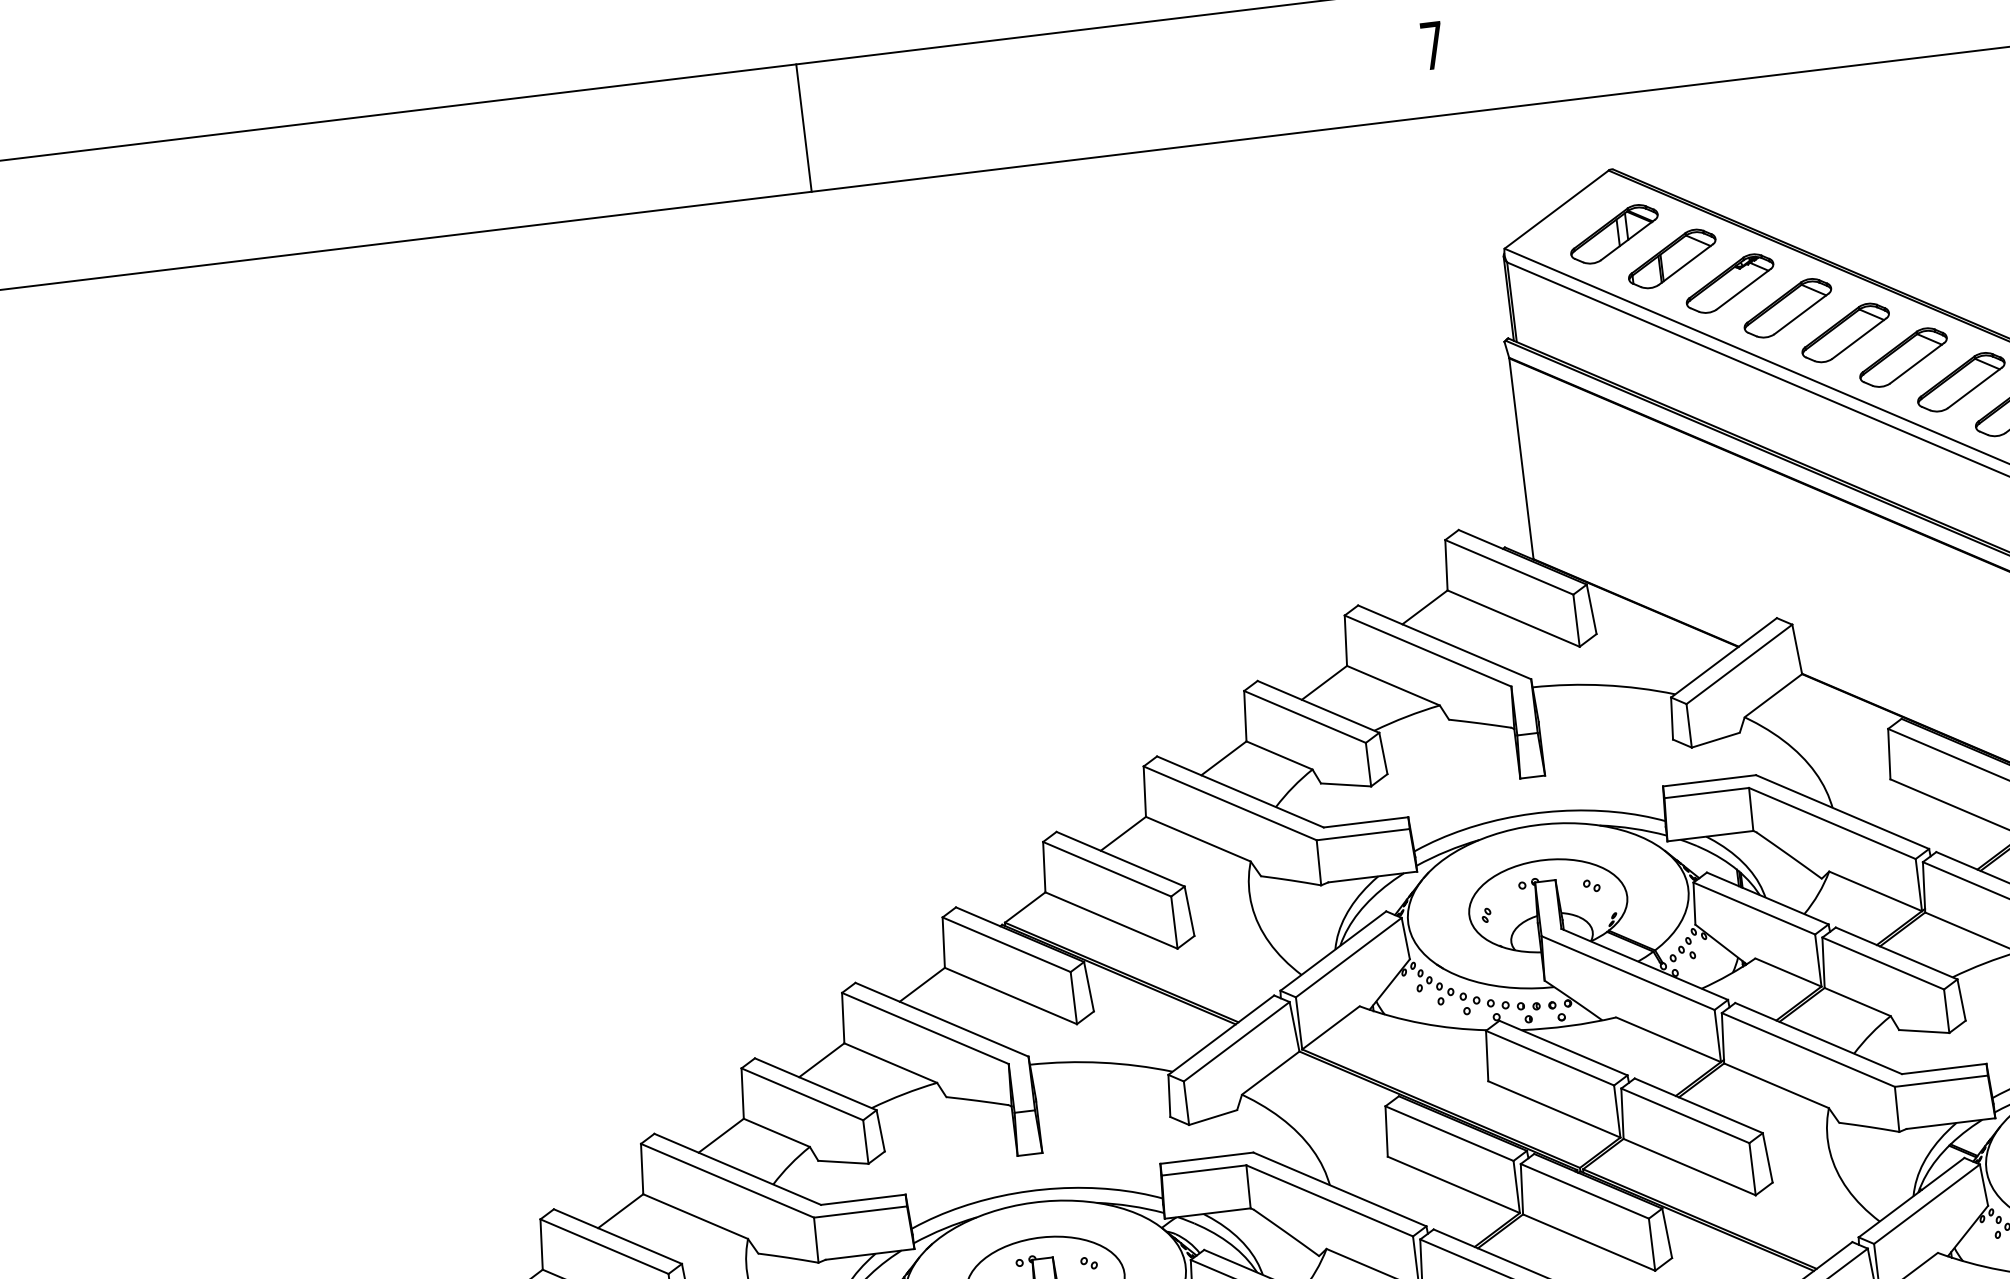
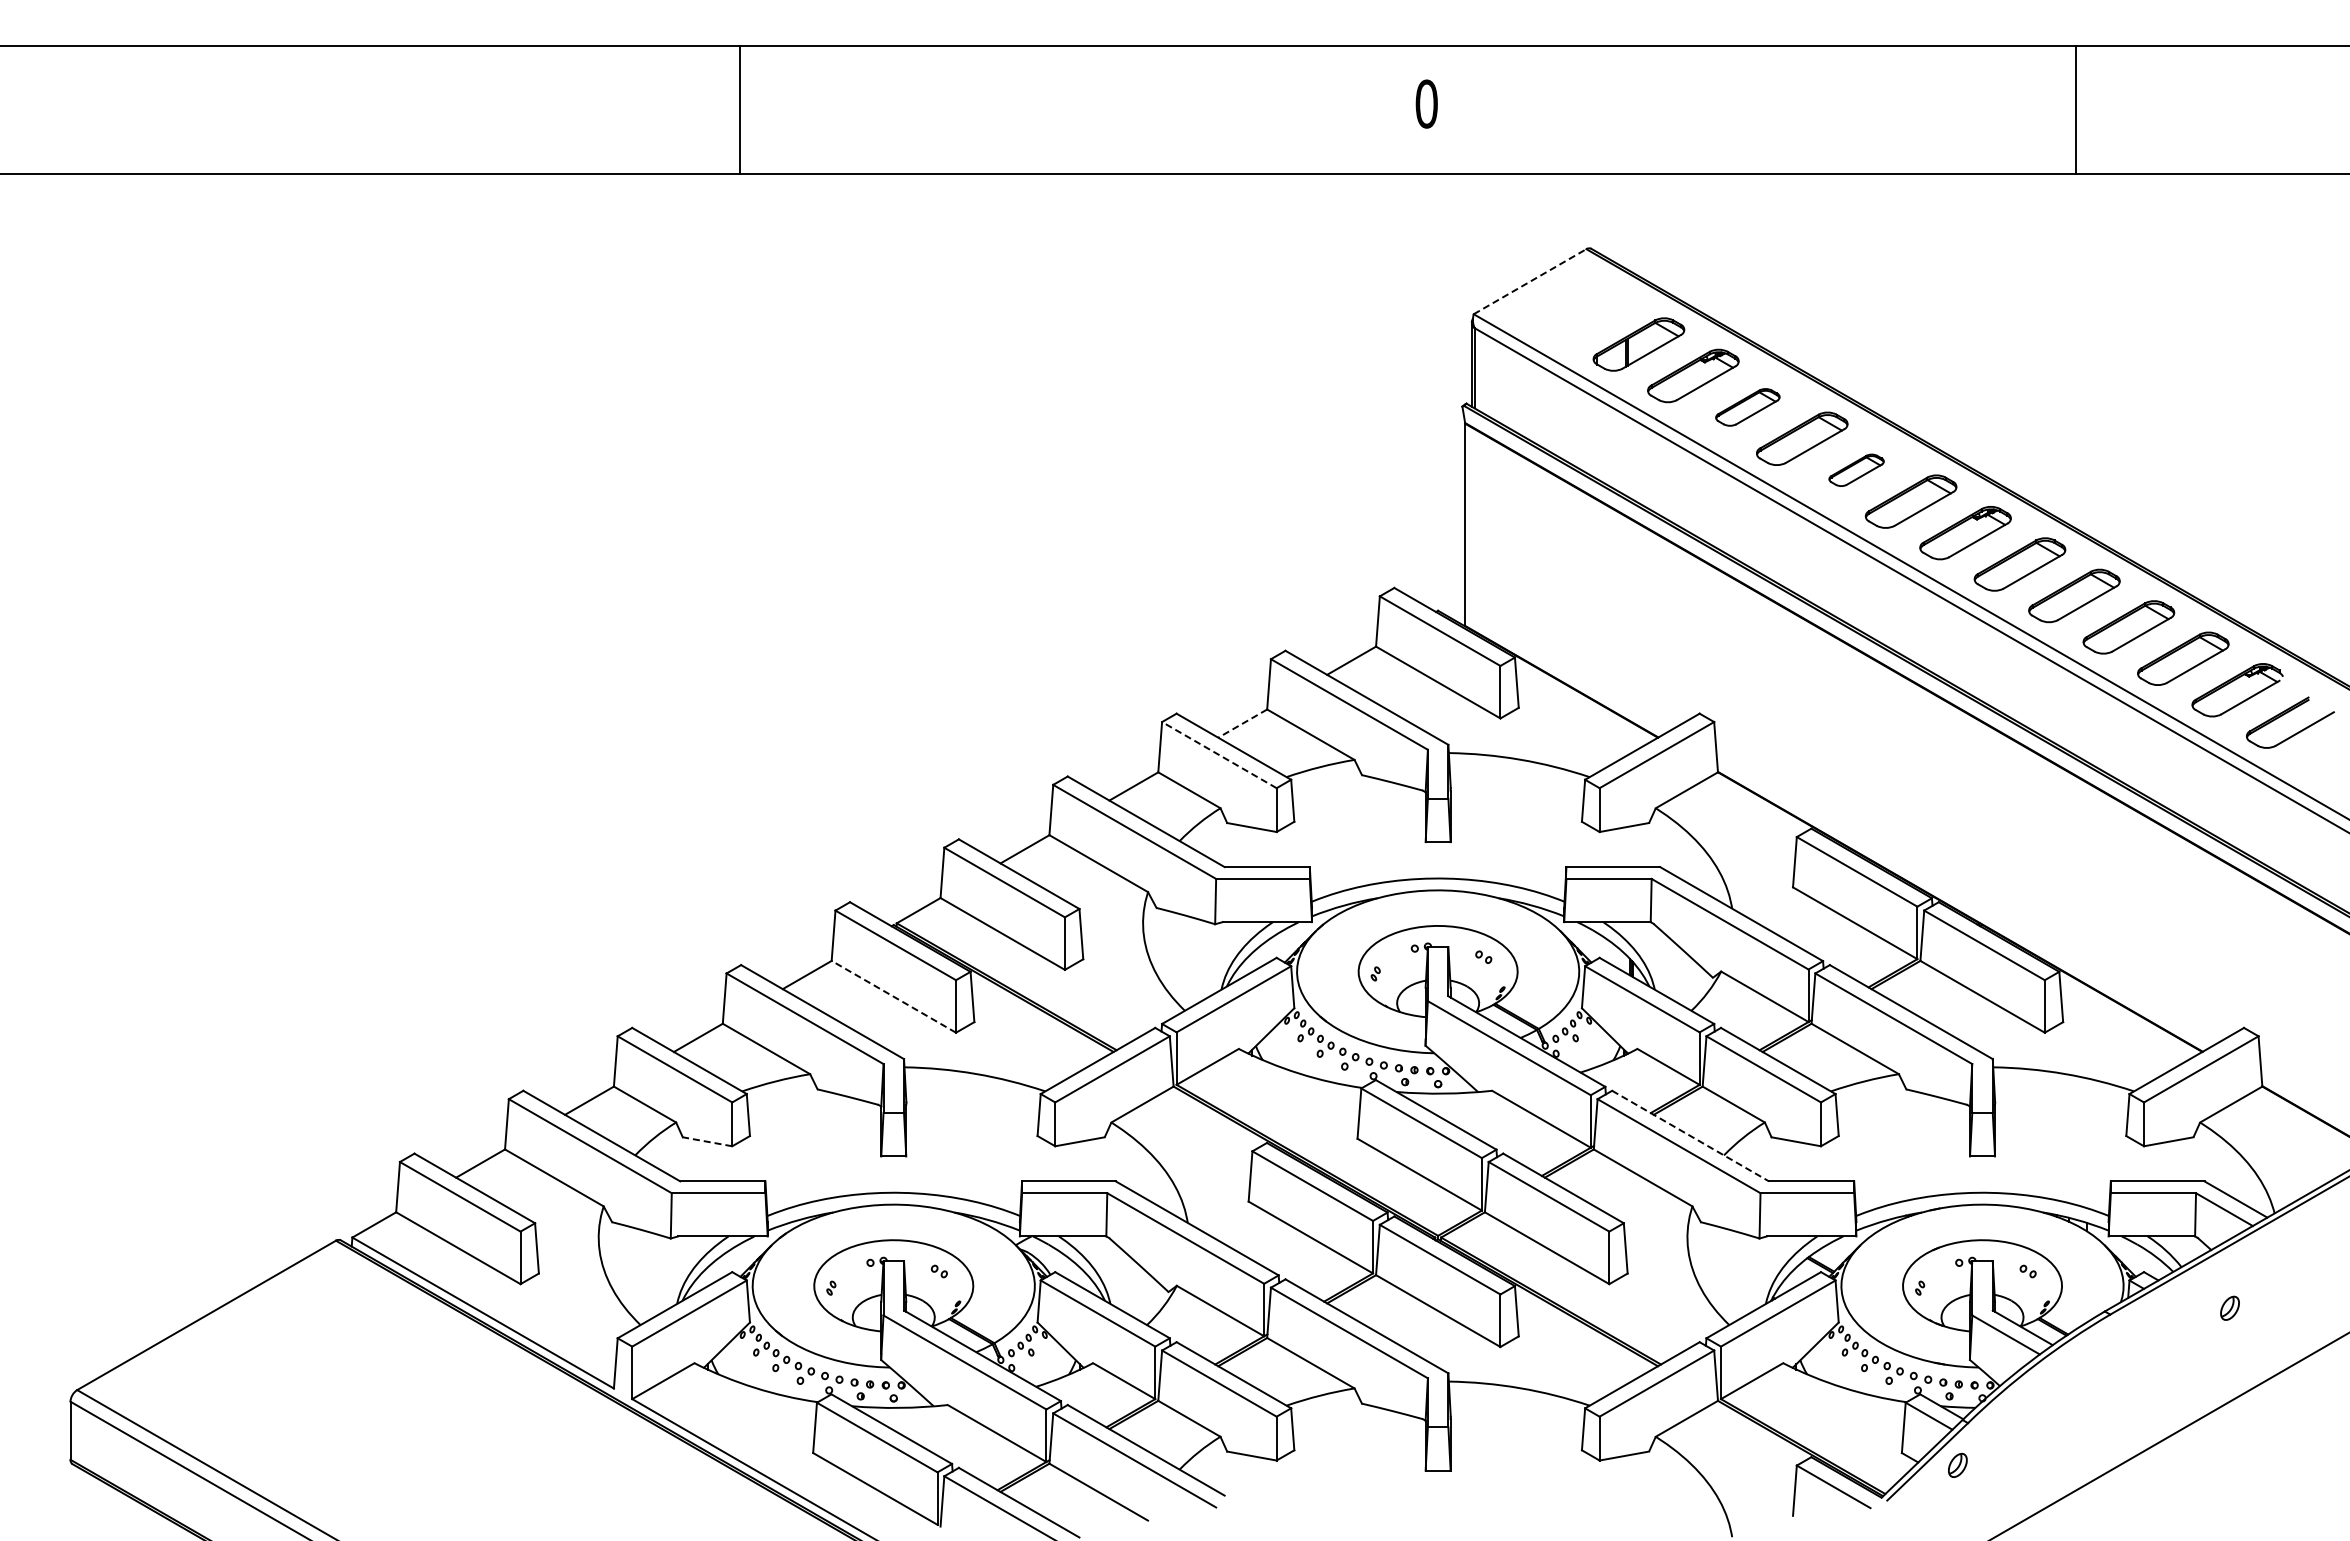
text: (1432, 45) -> (1426, 103), 7 -> 0
line: (803, 128) -> (739, 110), moved
line: (1557, 209) -> (1530, 281), solid -> dashed
part: (1614, 234) -> (1584, 313), removed
part: (1787, 308) -> (1747, 407), size x0.7
part: (1903, 357) -> (1856, 470), size x0.6
line: (1324, 682) -> (1242, 723), solid -> dashed
line: (1304, 716) -> (1218, 754), solid -> dashed
line: (1010, 995) -> (893, 996), solid -> dashed
line: (1818, 1038) -> (1690, 1136), solid -> dashed
line: (843, 1162) -> (707, 1141), solid -> dashed

